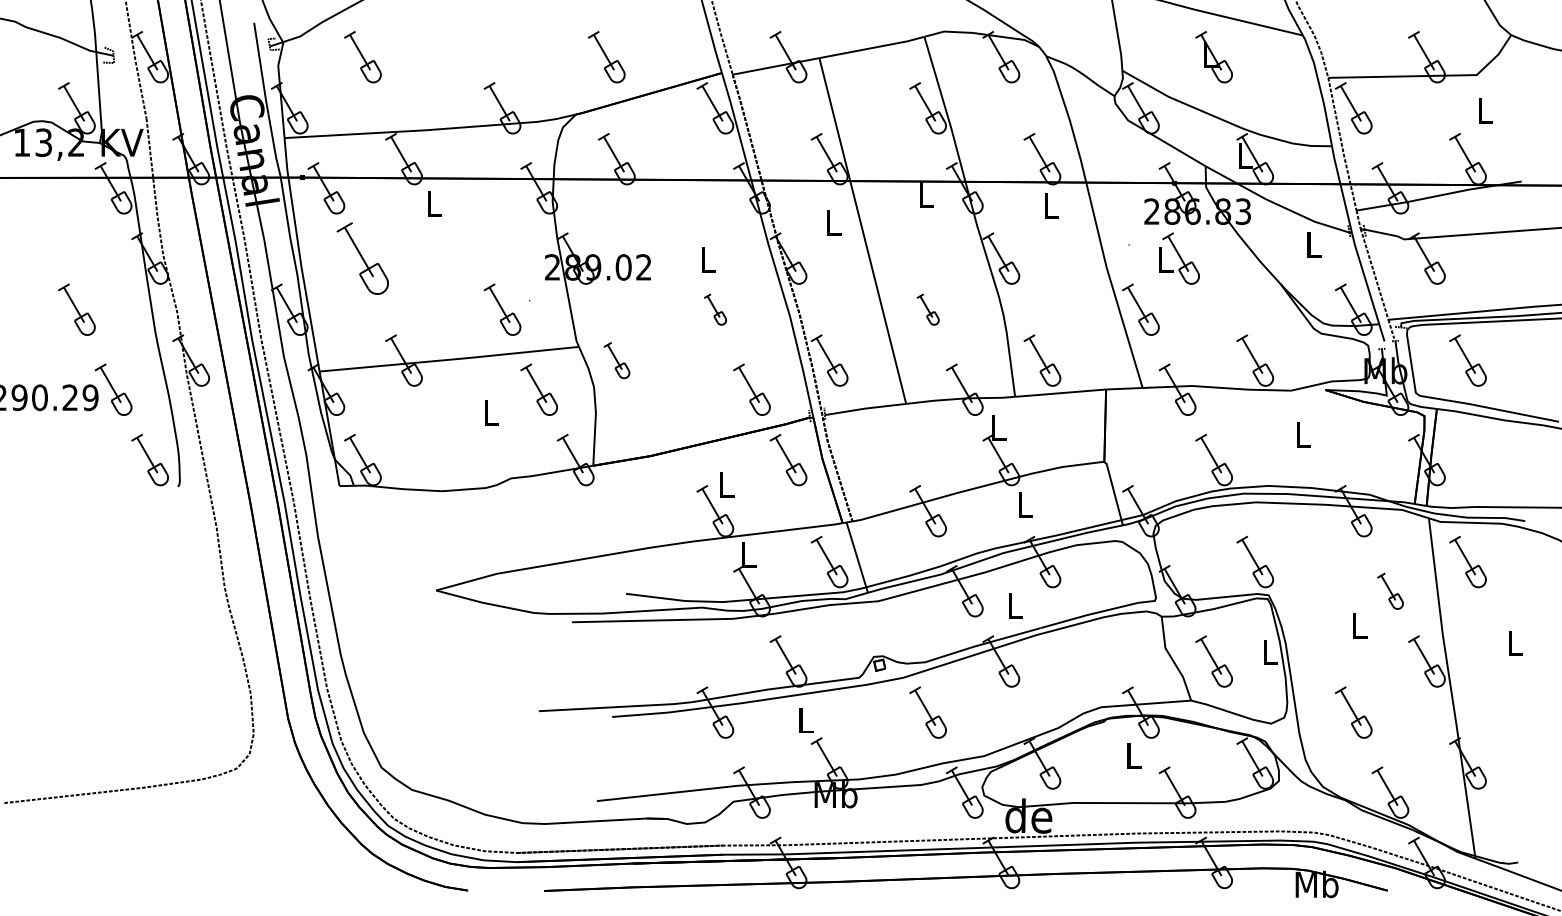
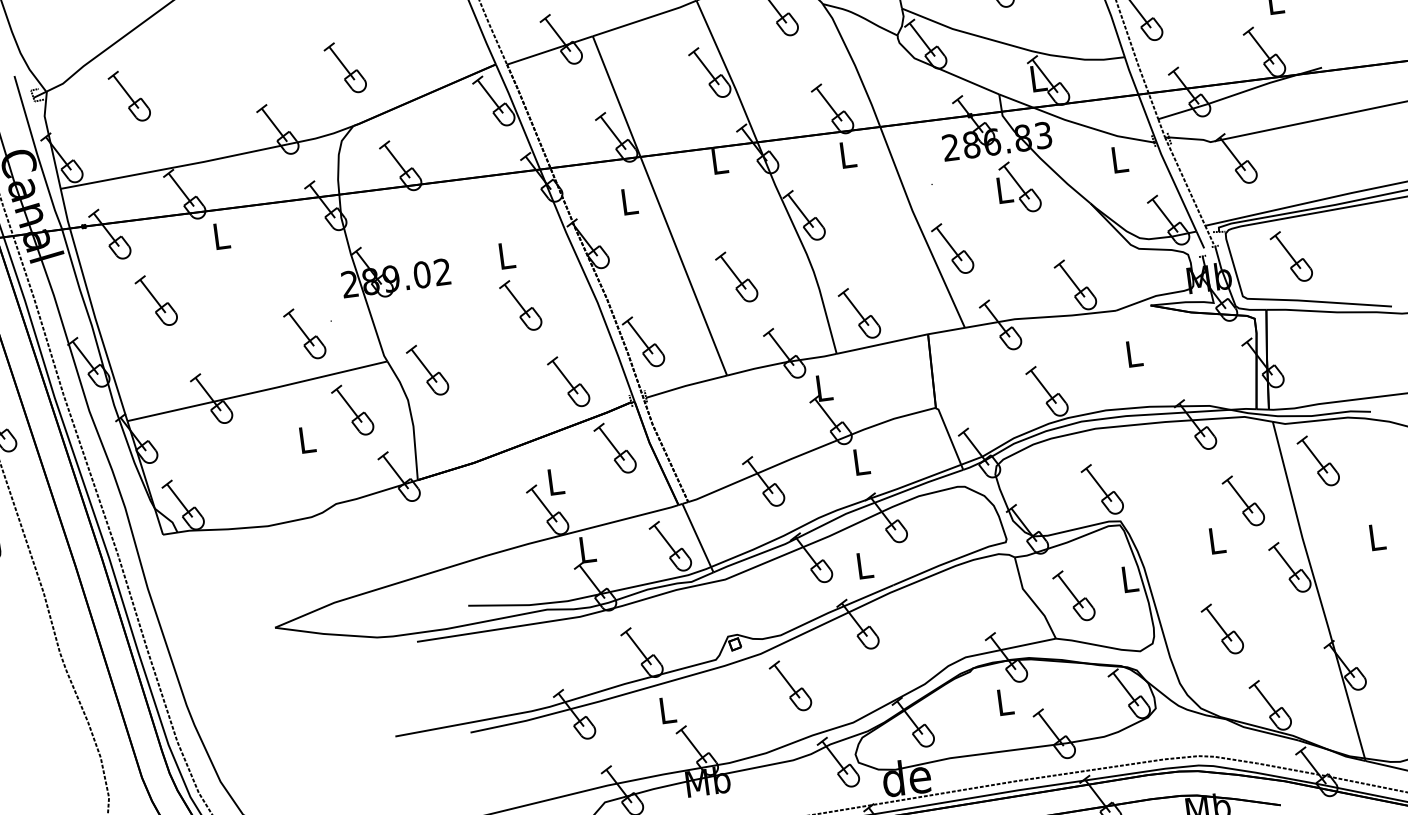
part: (606, 57) -> (345, 68), moved
part: (362, 258) -> (155, 300), size x0.71
part: (1179, 258) -> (1018, 187), moved
part: (715, 309) -> (520, 305), size x1.67
part: (927, 309) -> (736, 276), size x1.67
part: (616, 360) -> (427, 370), size x1.43
part: (1390, 591) -> (1243, 501), size x1.43

